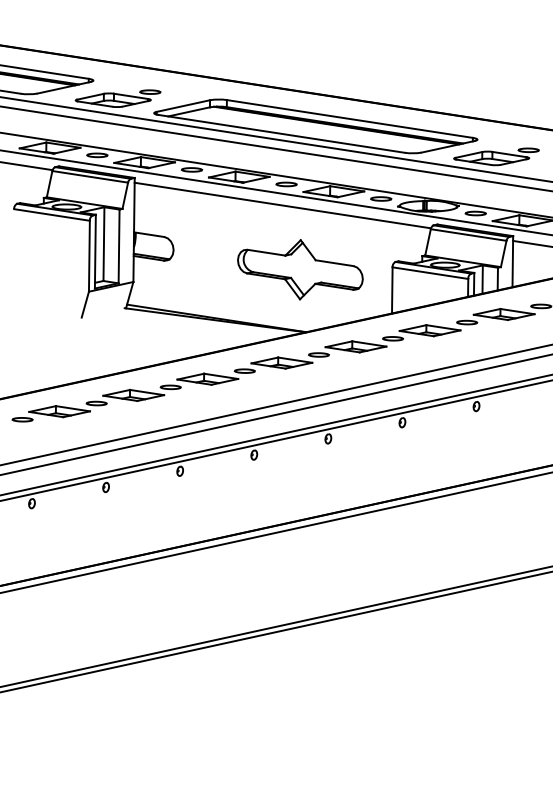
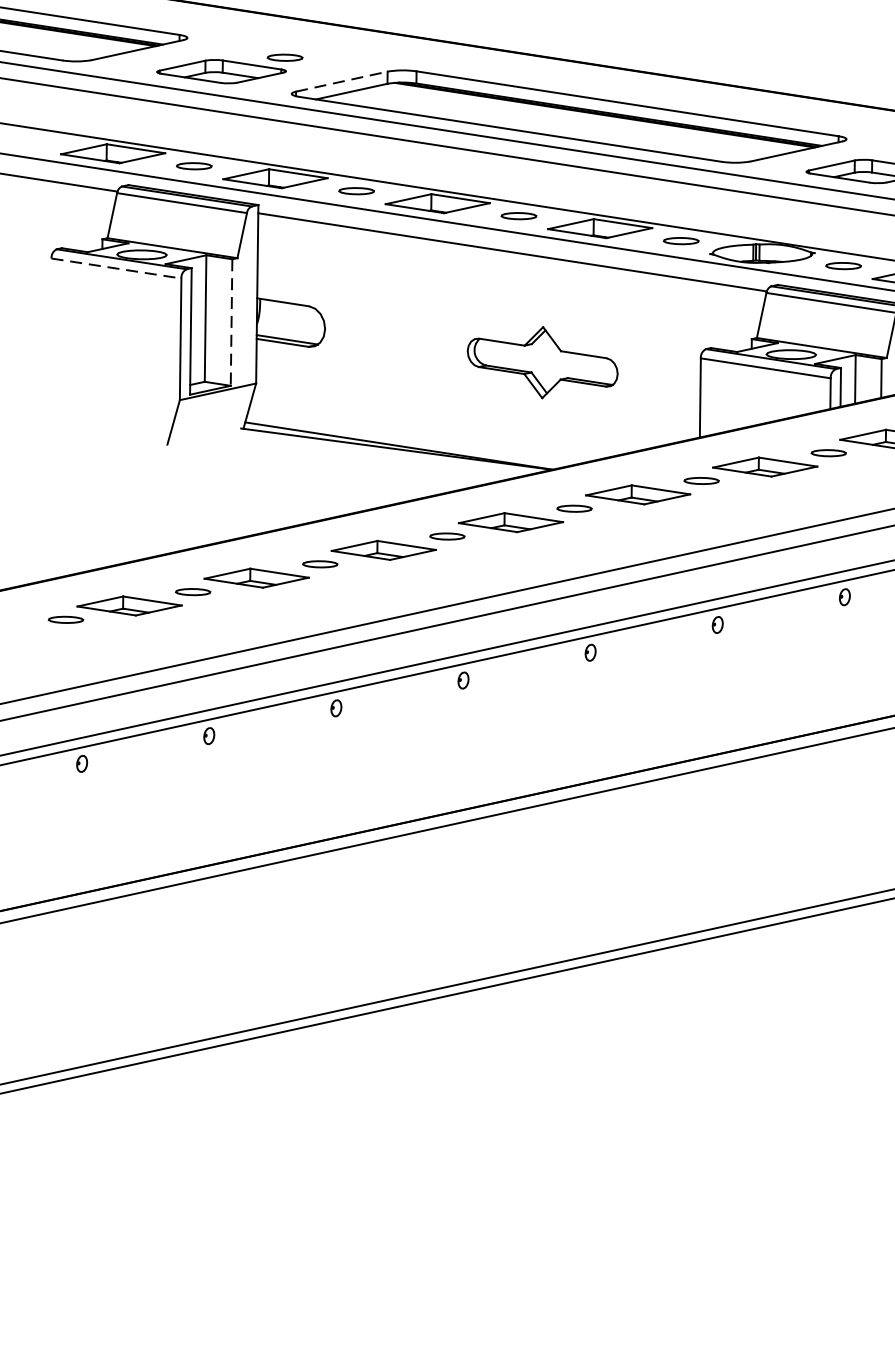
line: (183, 105) -> (342, 80), solid -> dashed
line: (52, 215) -> (117, 269), solid -> dashed
line: (119, 246) -> (232, 322), solid -> dashed
part: (300, 269) -> (542, 362), size x0.7

